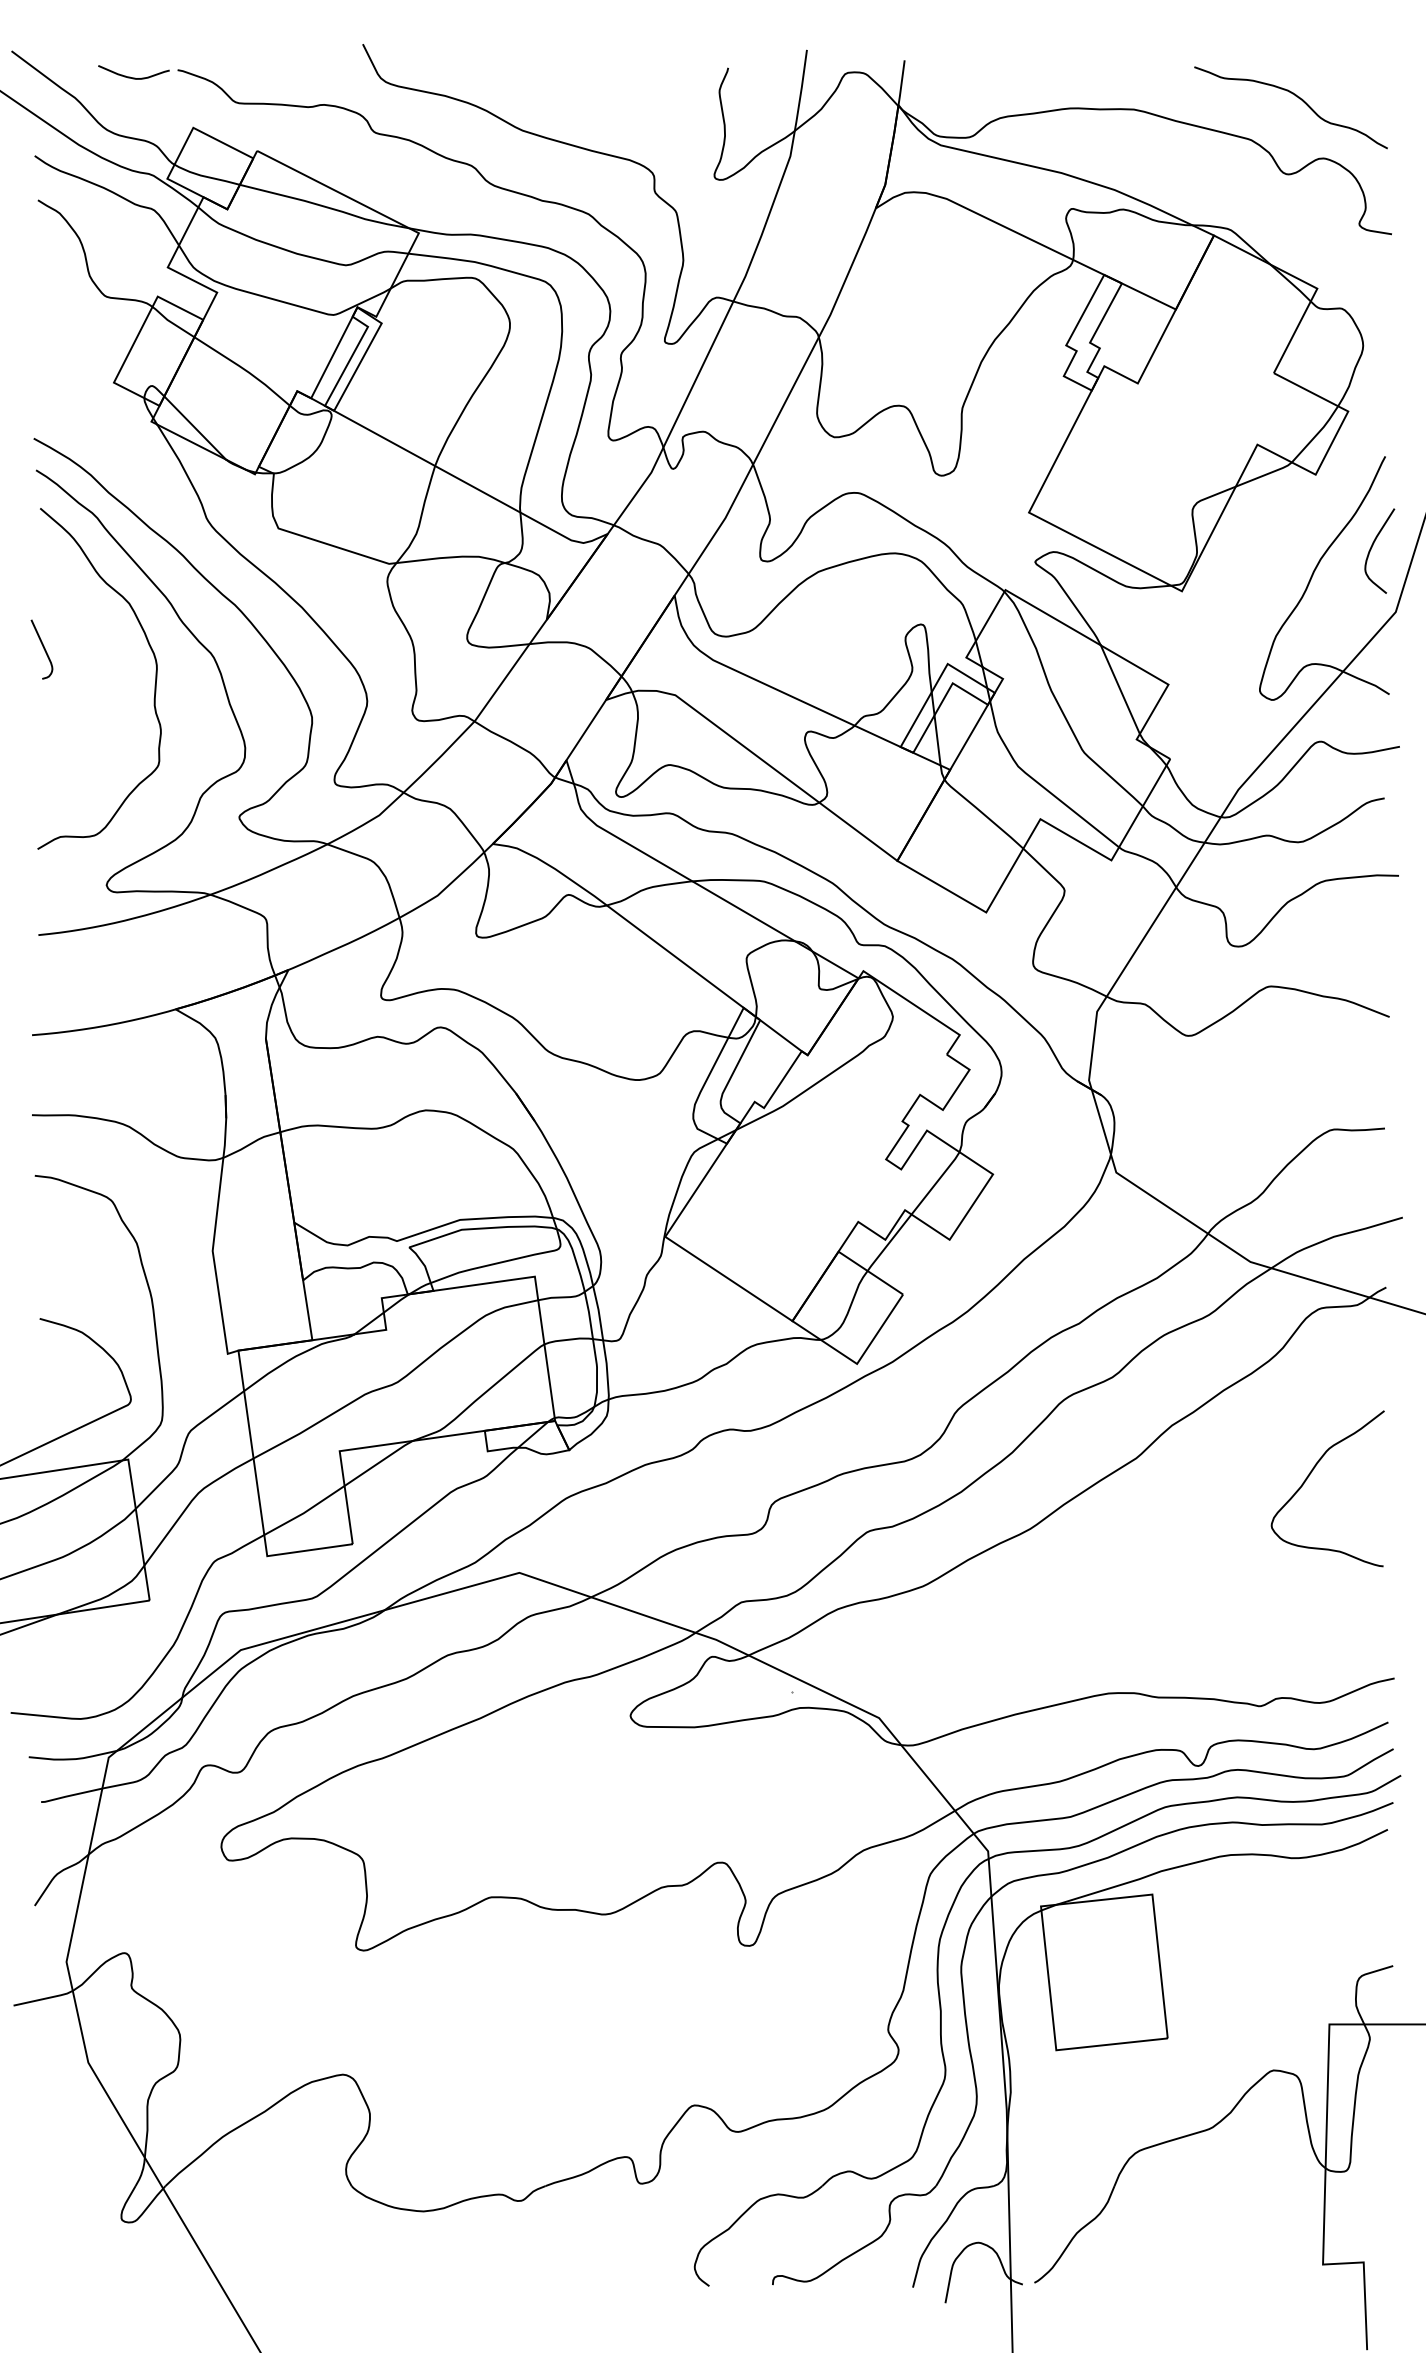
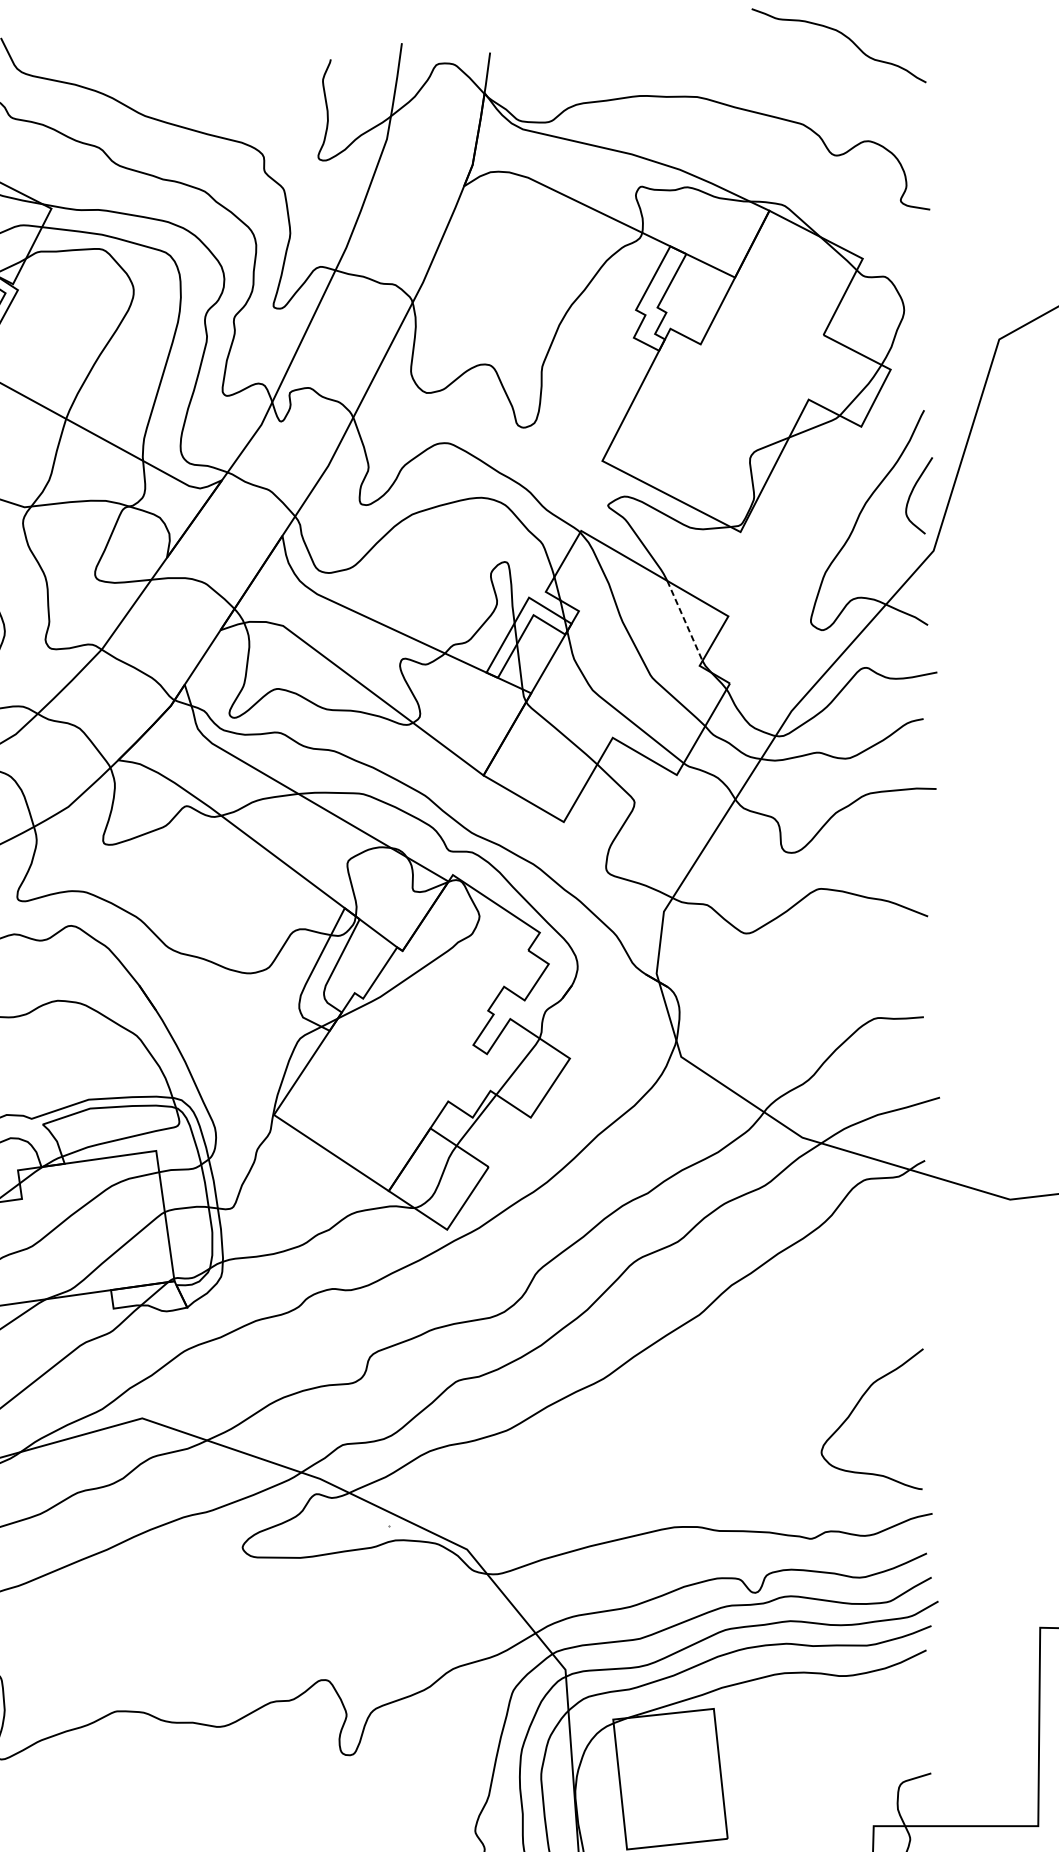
curve: (1298, 98) -> (845, 37), moved
line: (1120, 690) -> (685, 621), solid -> dashed
curve: (1309, 1476) -> (855, 1408), moved

